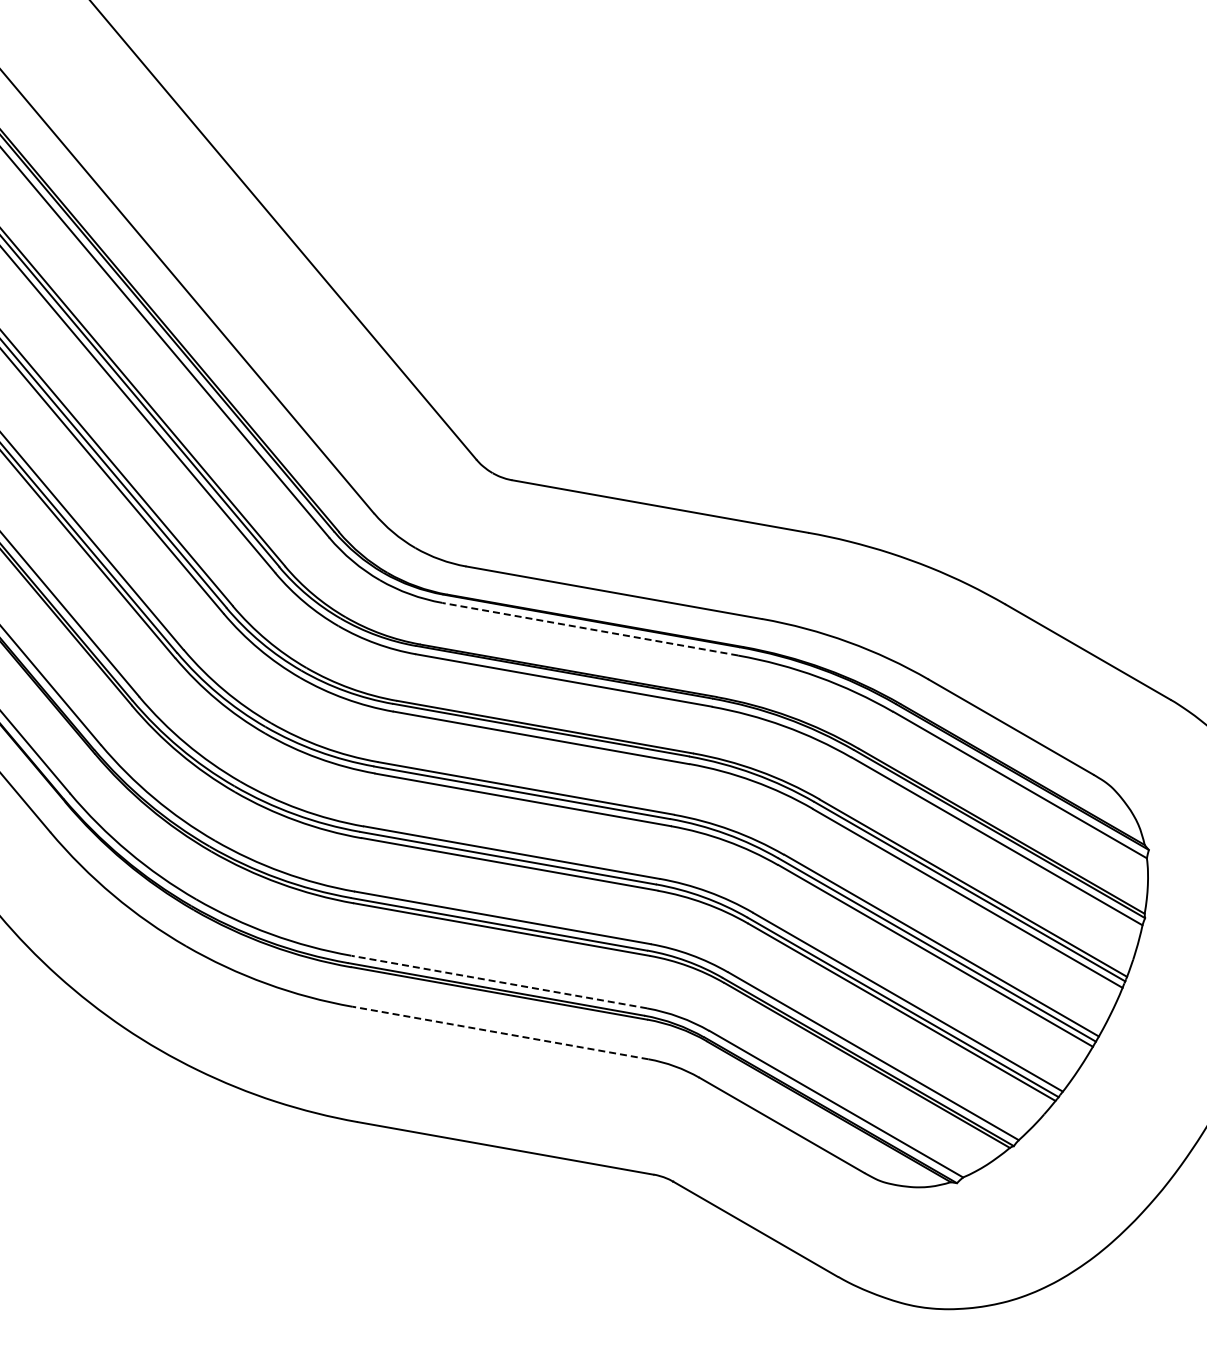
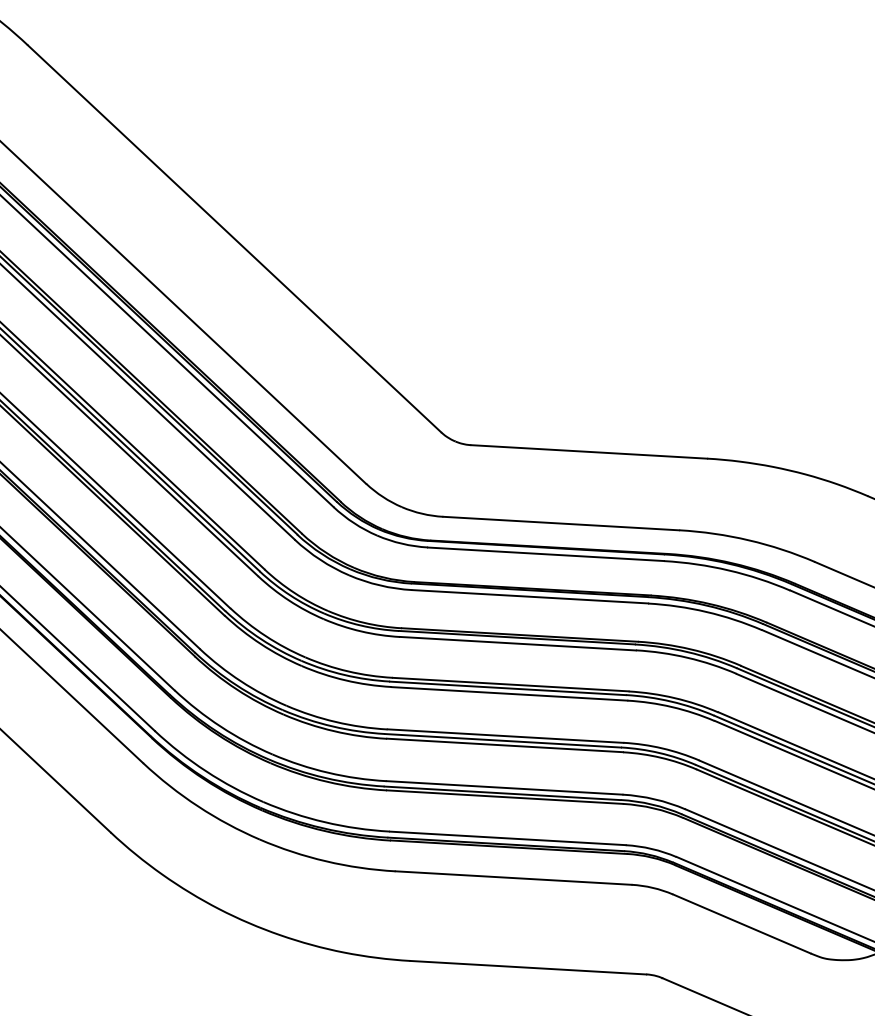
line: (589, 629) -> (545, 554), dashed -> solid
line: (498, 982) -> (507, 838), dashed -> solid
line: (500, 1032) -> (513, 877), dashed -> solid

